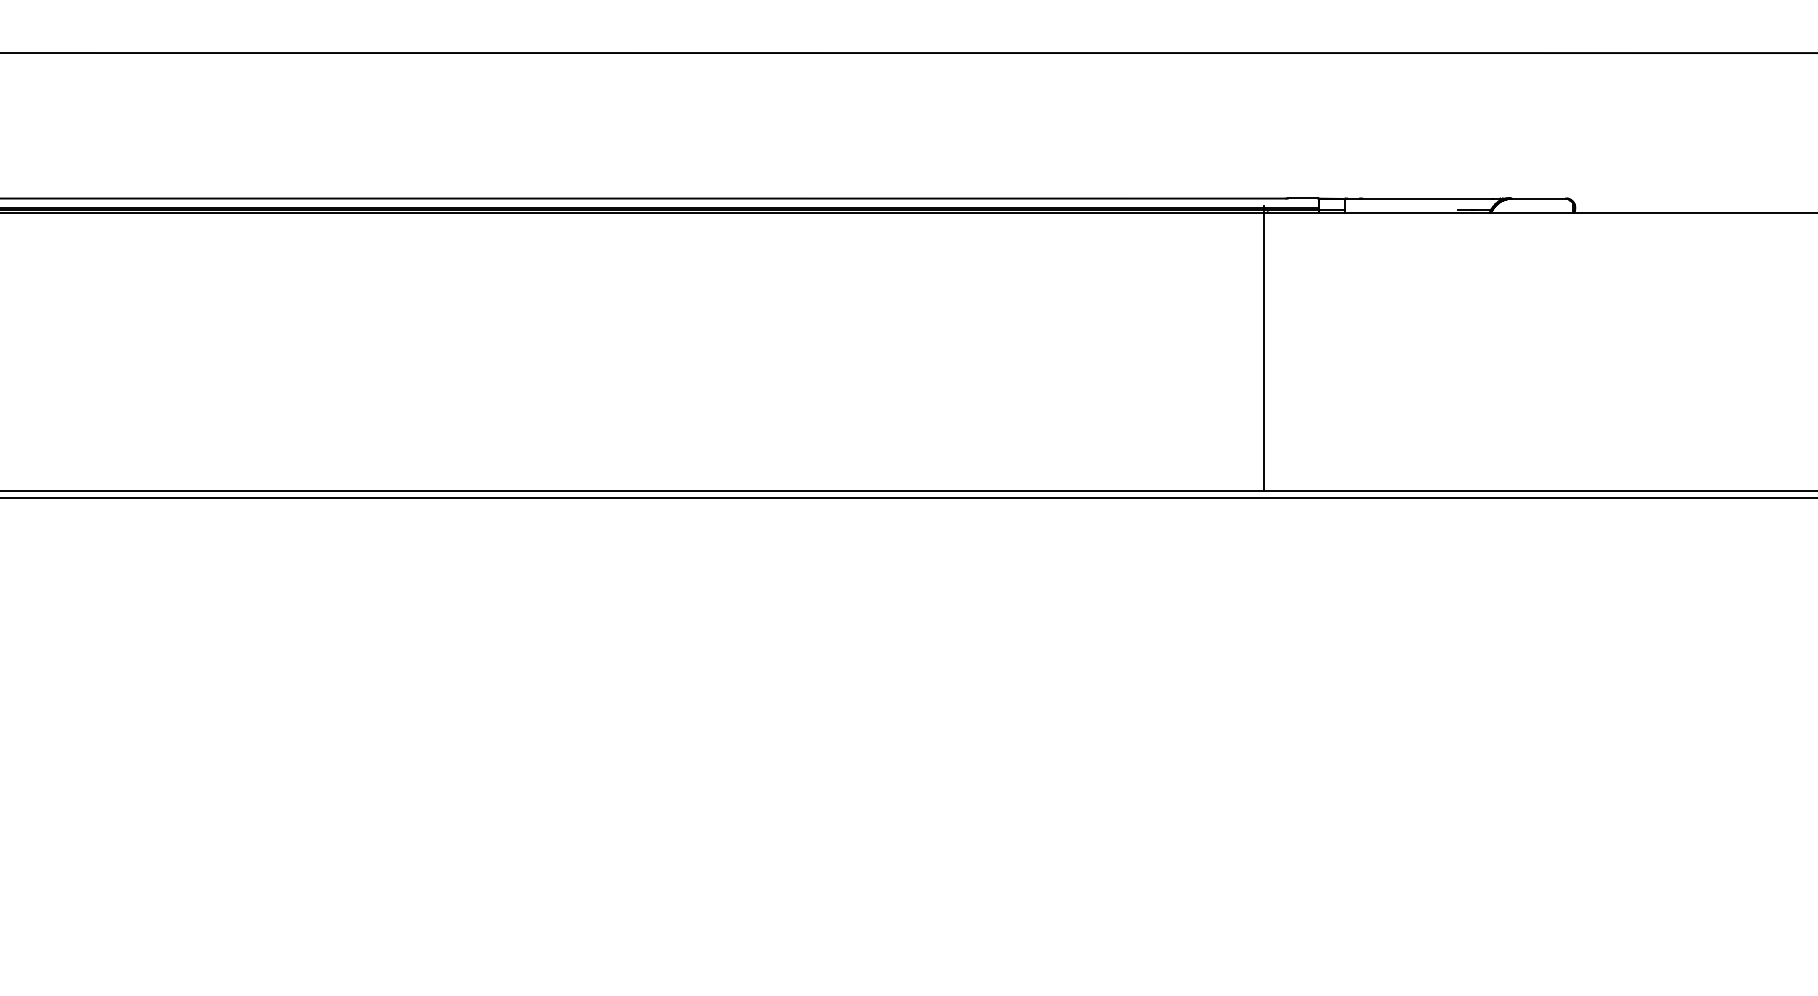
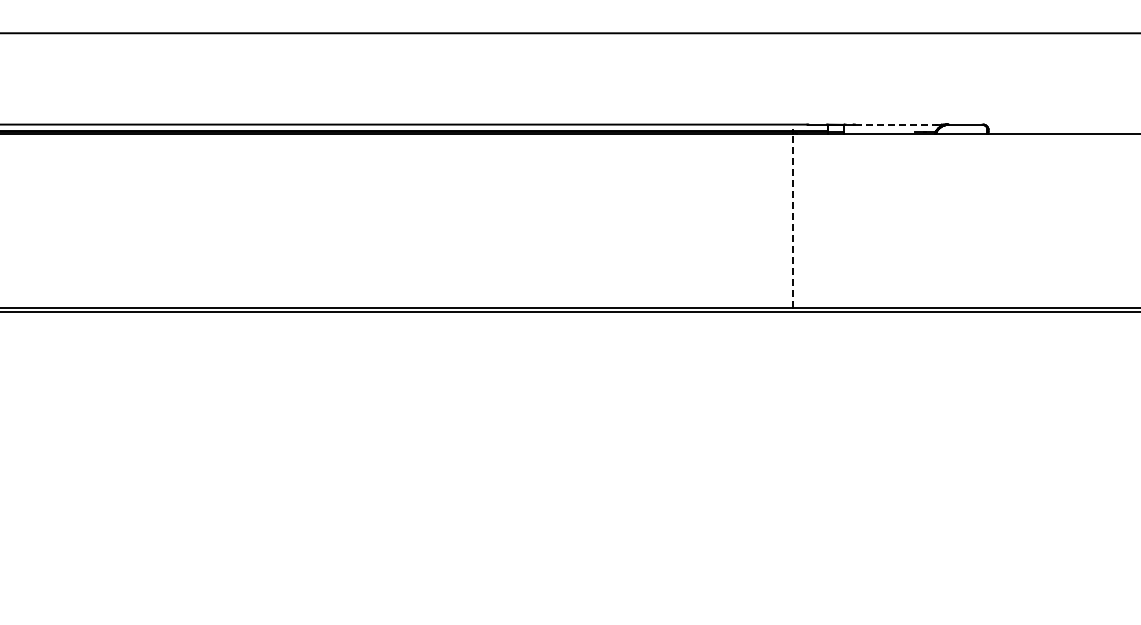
line: (1426, 198) -> (895, 124), solid -> dashed
line: (1264, 351) -> (793, 220), solid -> dashed

